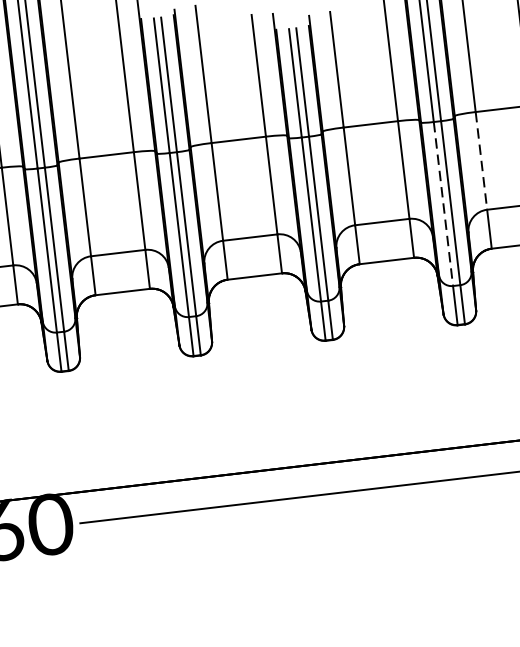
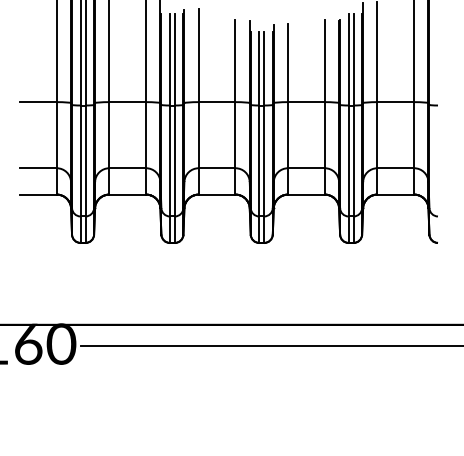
line: (481, 161) -> (377, 135), dashed -> solid
line: (443, 204) -> (348, 161), dashed -> solid

